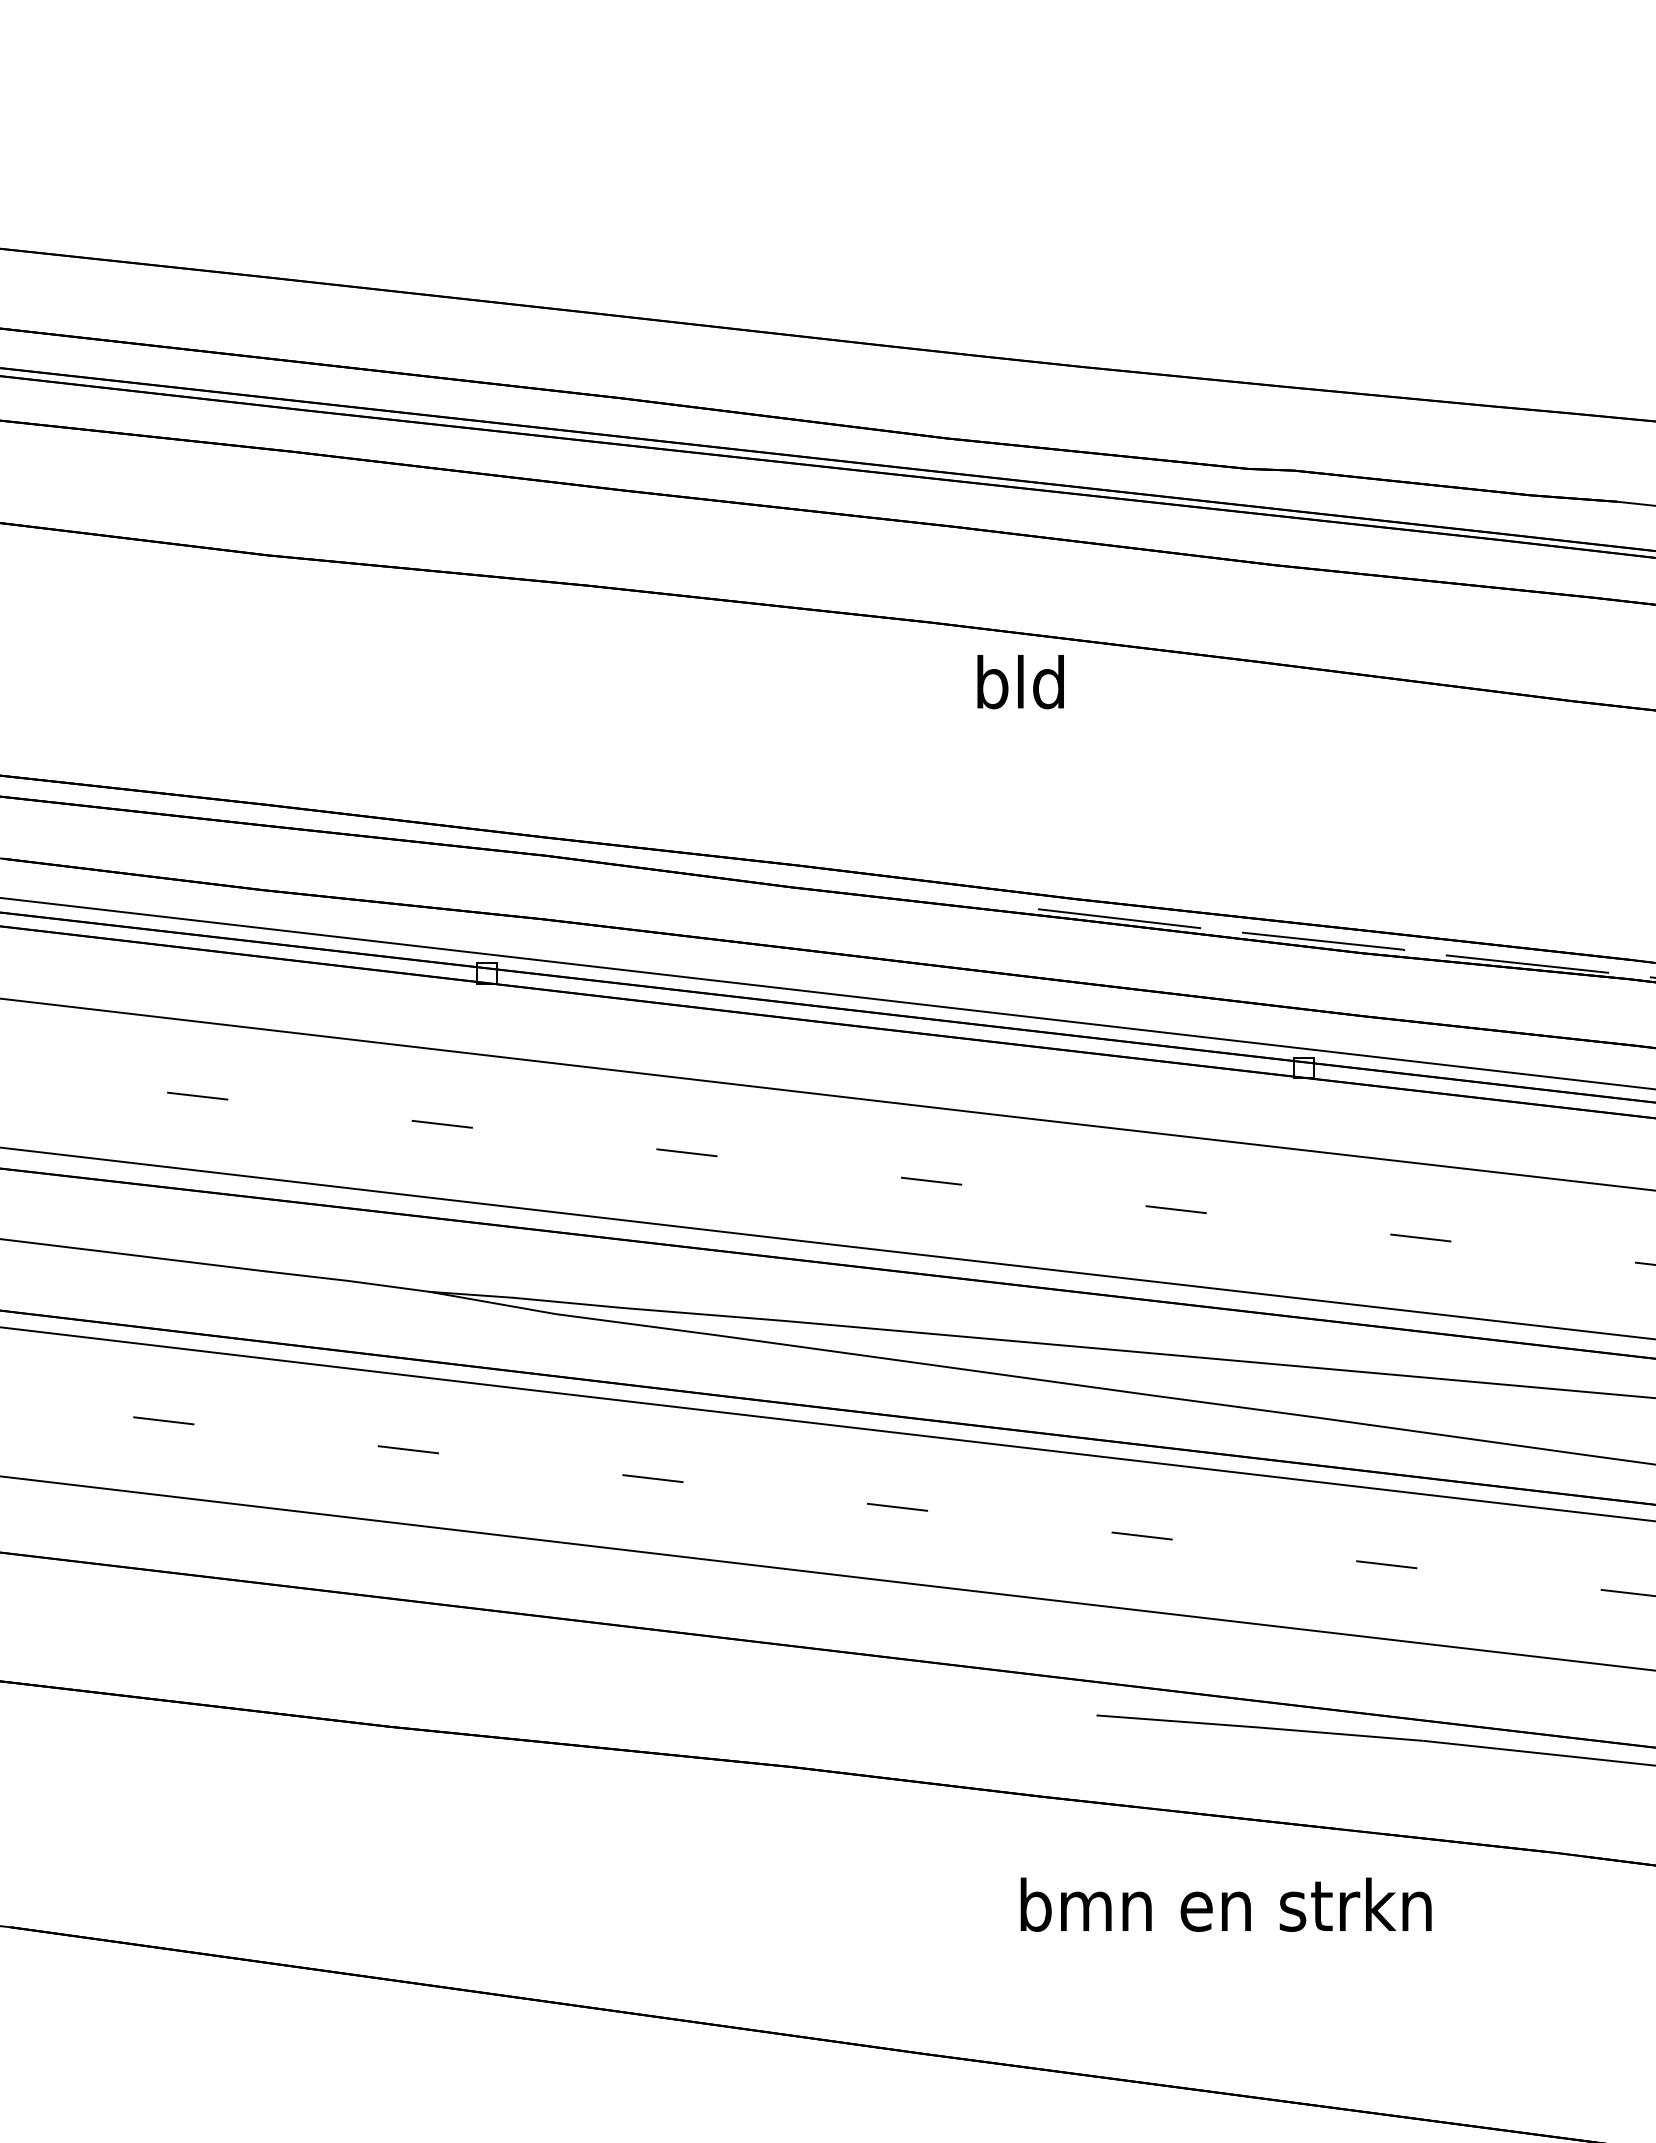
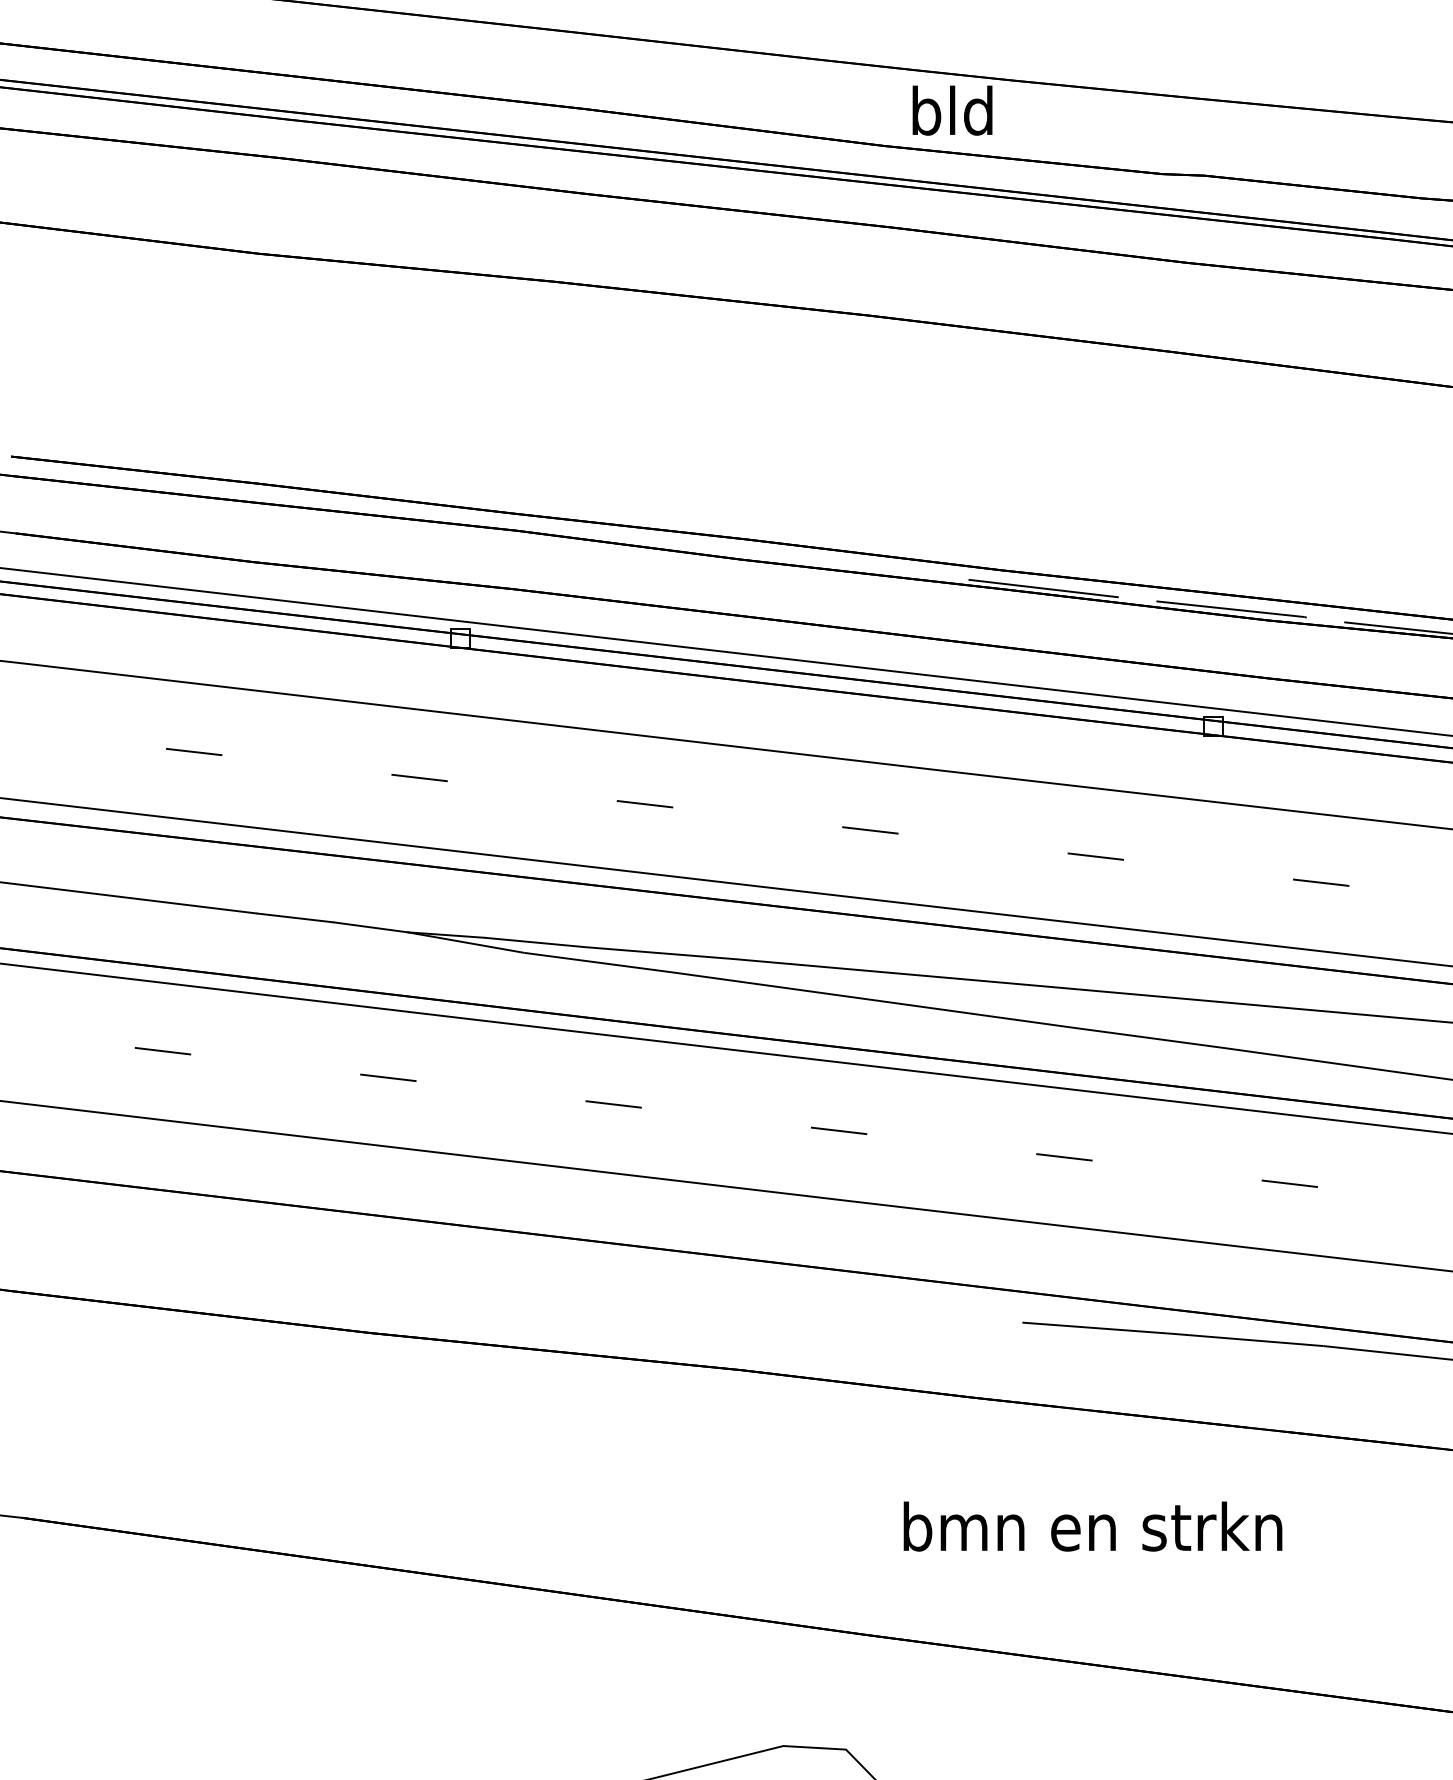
text: (1020, 682) -> (952, 111), moved
text: (1225, 1904) -> (1092, 1526), moved

